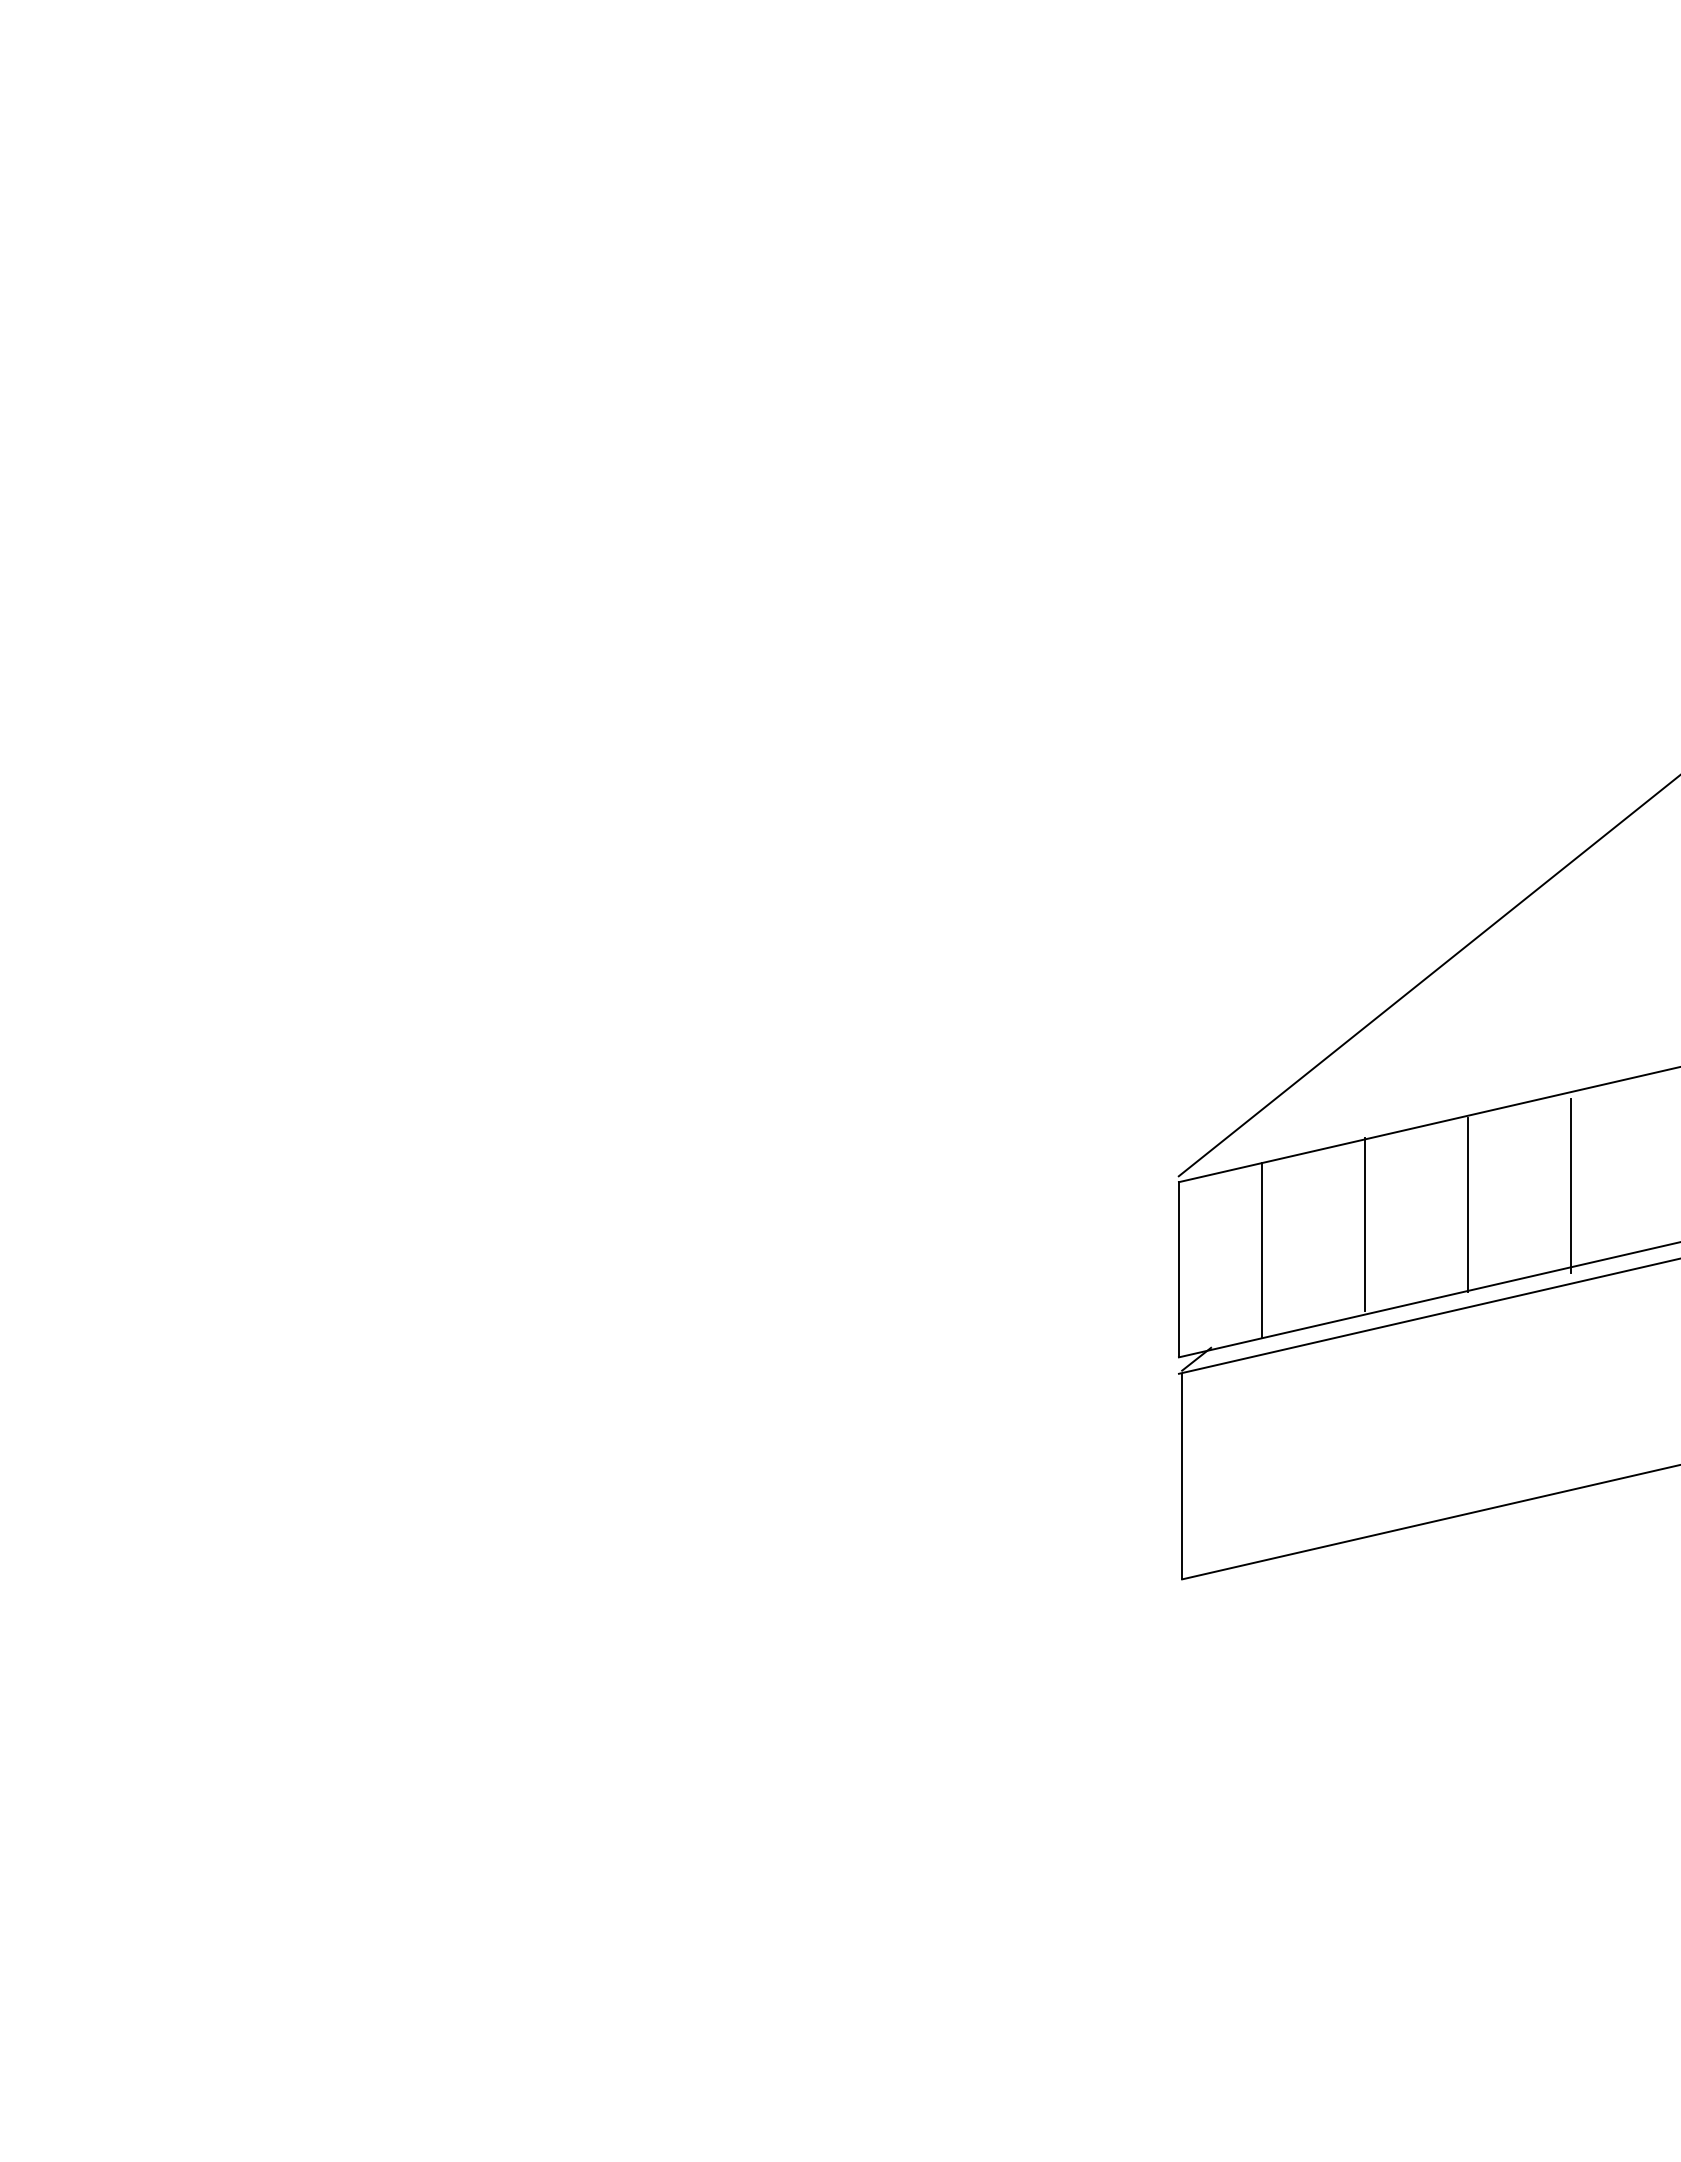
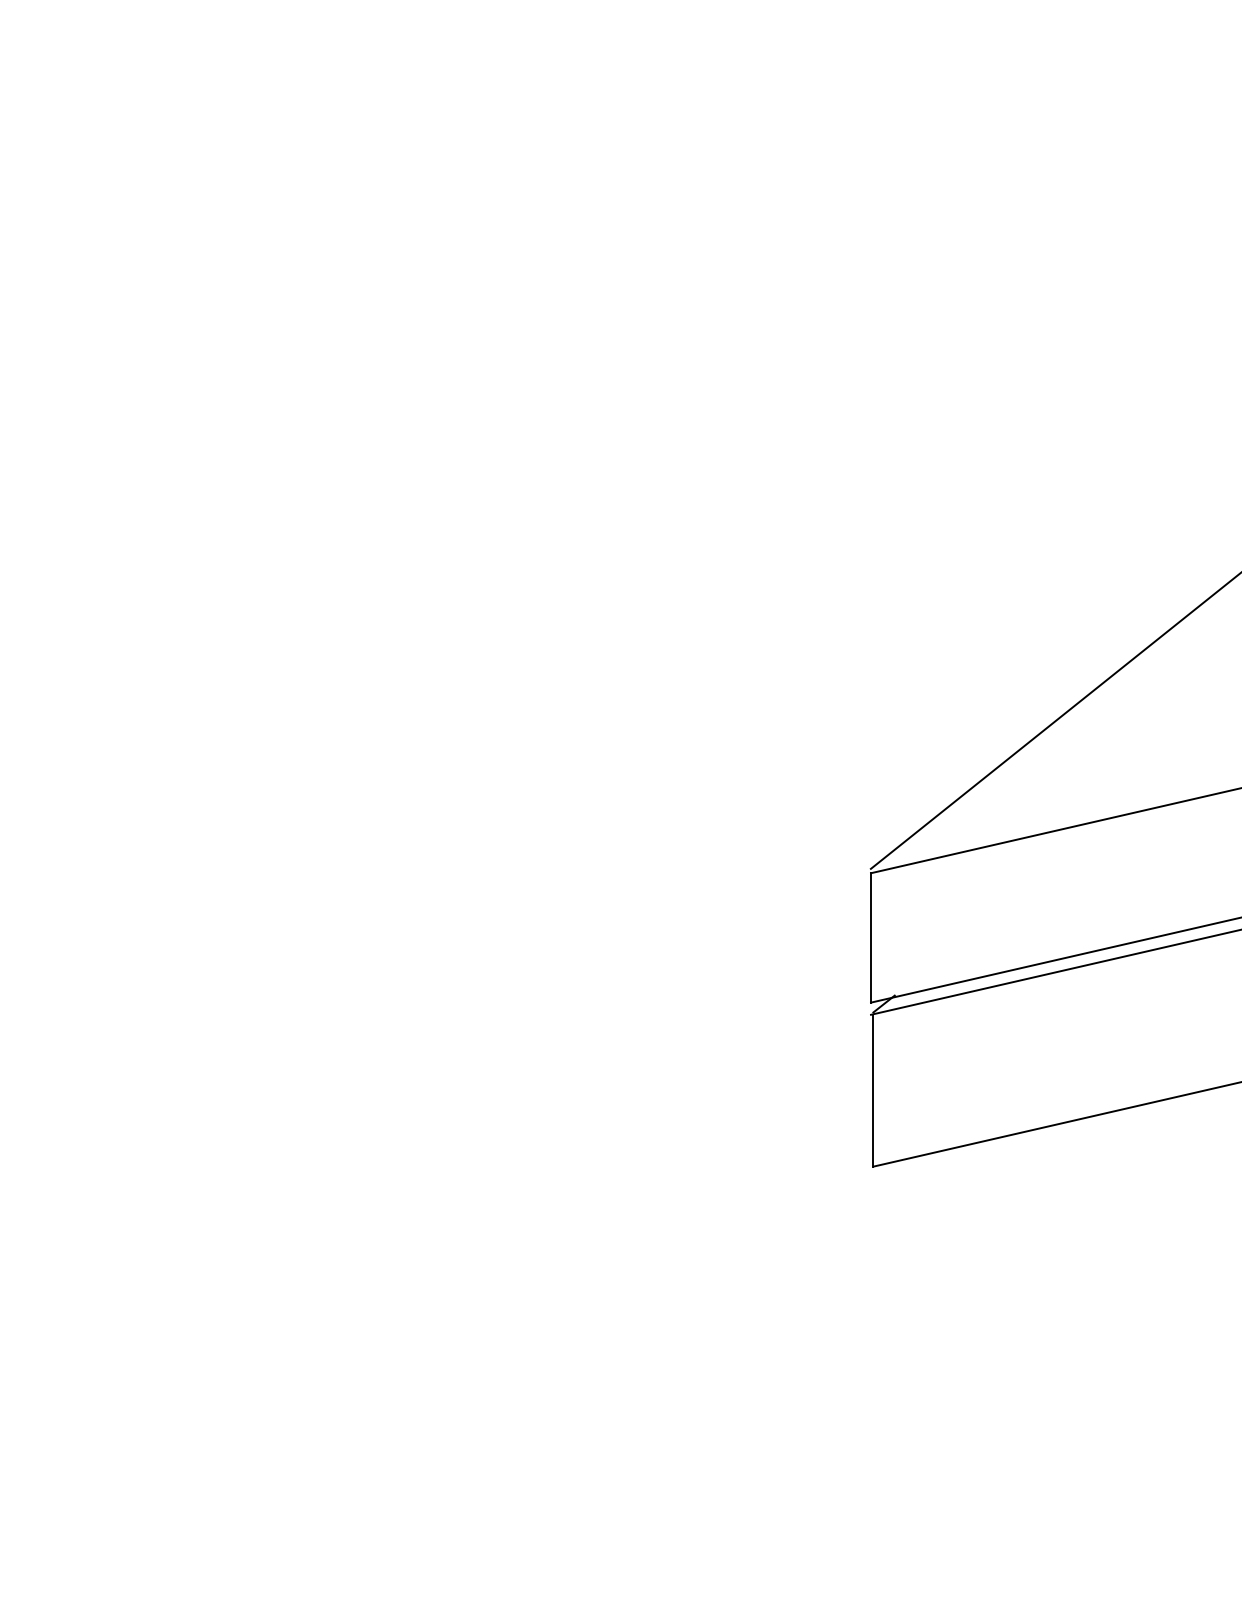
line: (1570, 1185) -> (1160, 875), removed
line: (1468, 1204) -> (1084, 889), removed
line: (1365, 1224) -> (1008, 904), removed
line: (1262, 1249) -> (932, 922), removed

